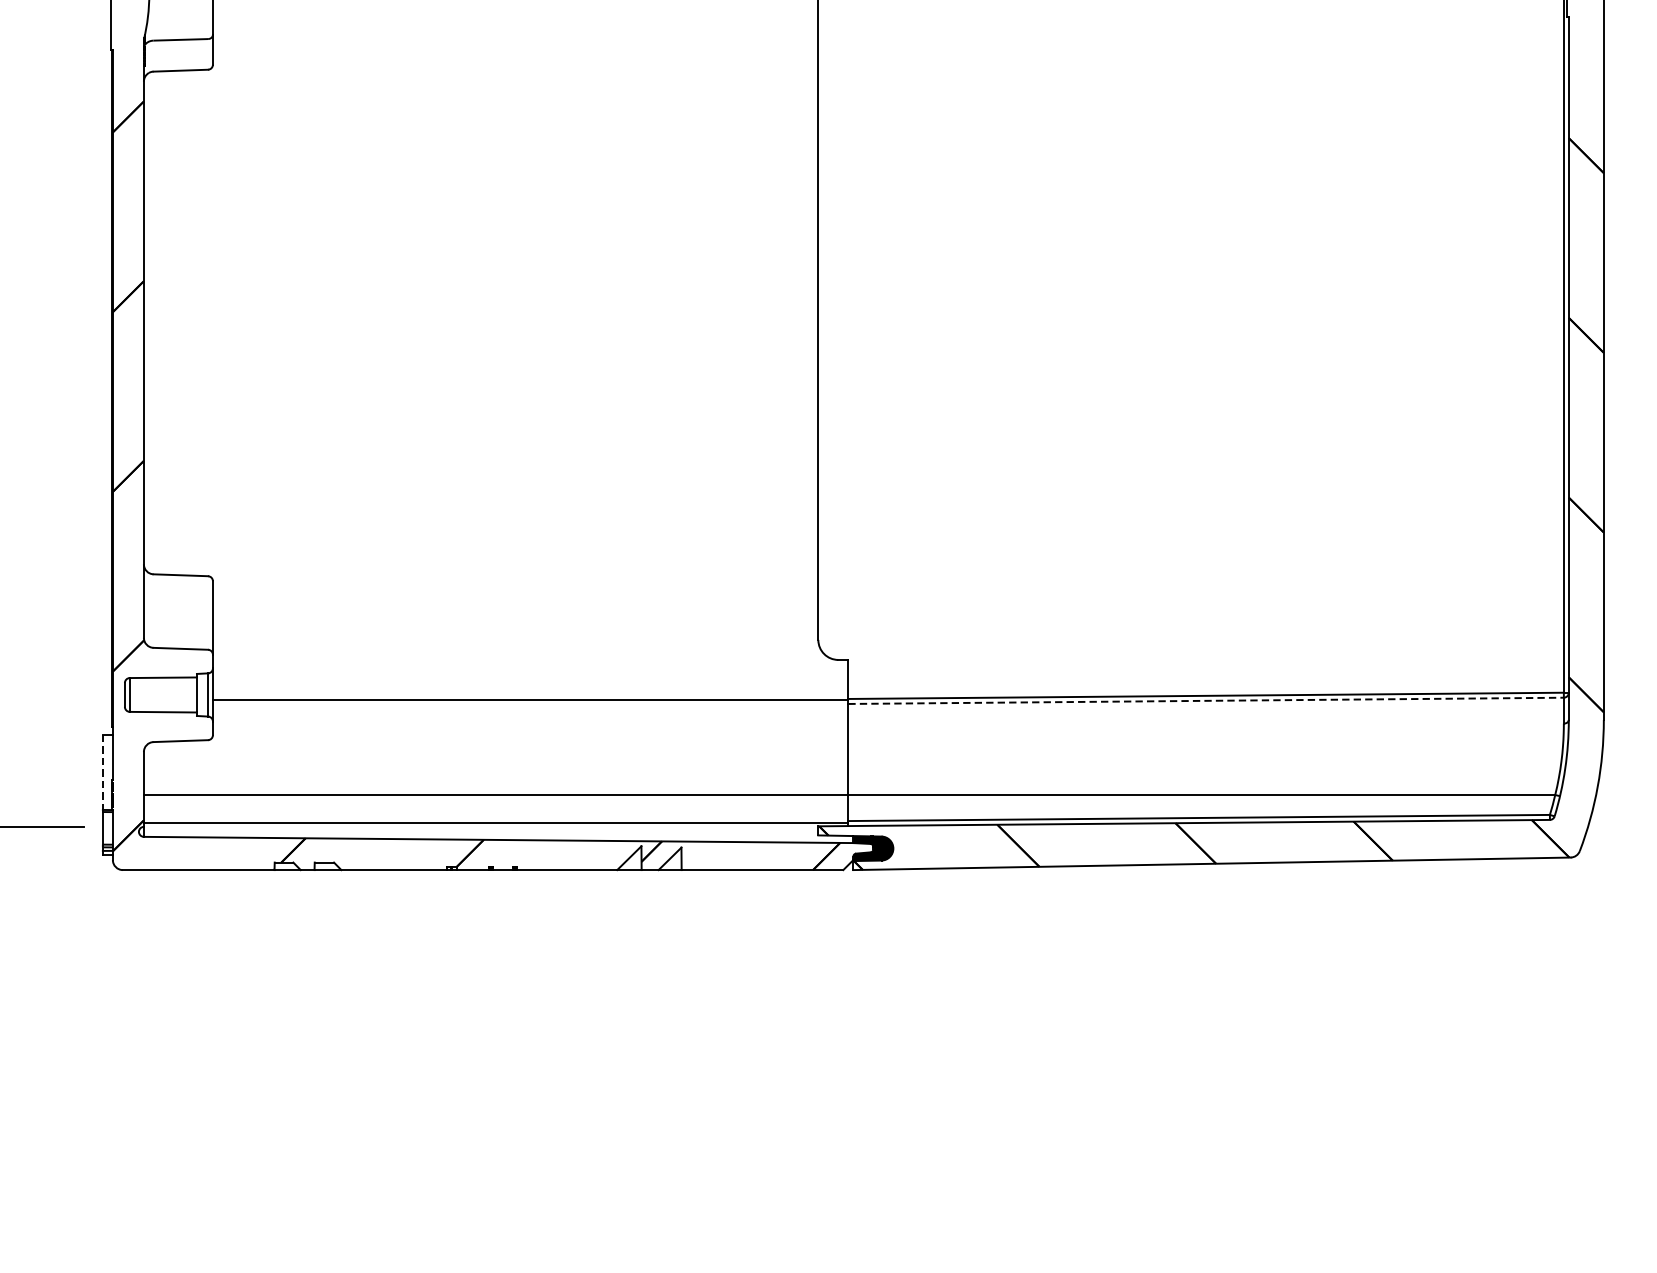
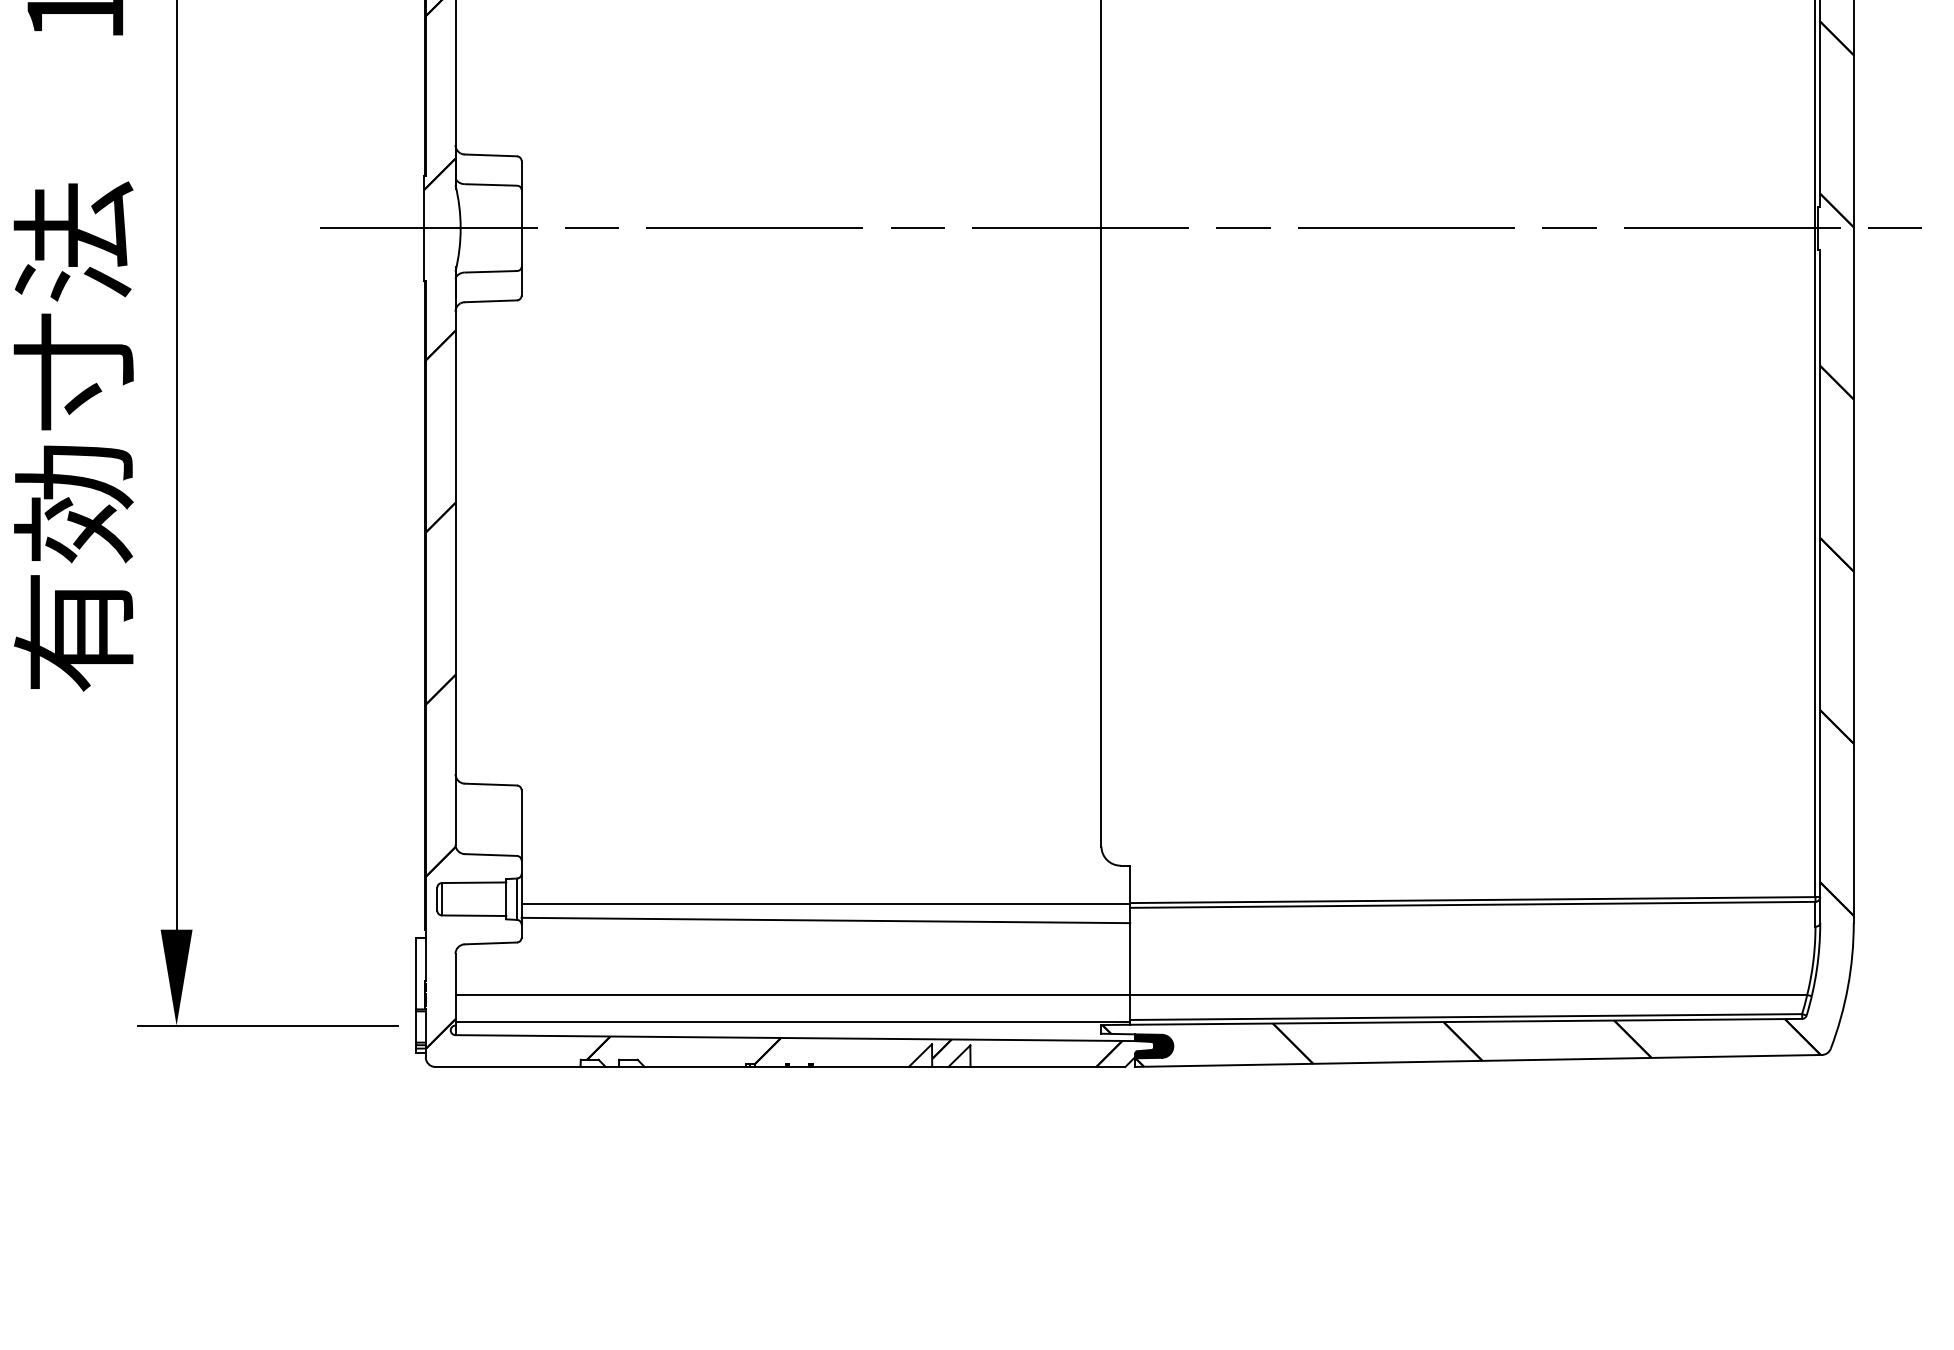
line: (1205, 700) -> (1472, 904), dashed -> solid
line: (530, 717) -> (825, 920), added
line: (103, 772) -> (416, 973), dashed -> solid

